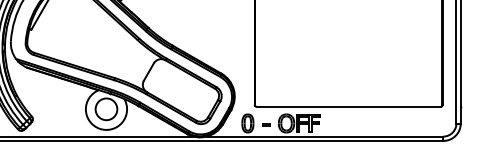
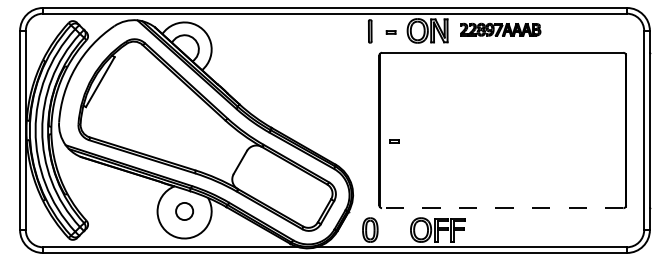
line: (348, 107) -> (502, 208), solid -> dashed
circle: (106, 109) -> (184, 211), size x0.6
part: (266, 124) -> (394, 141), moved

